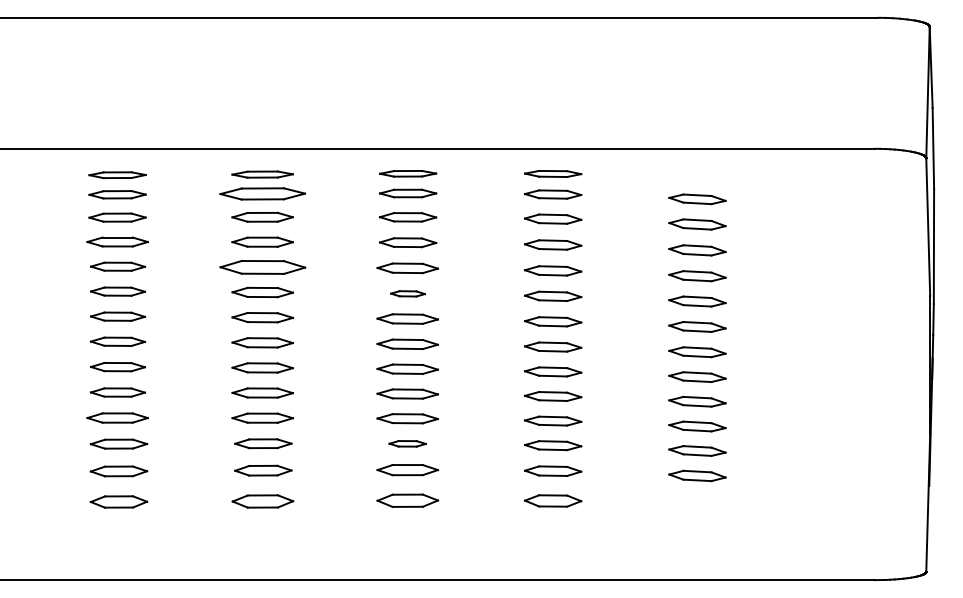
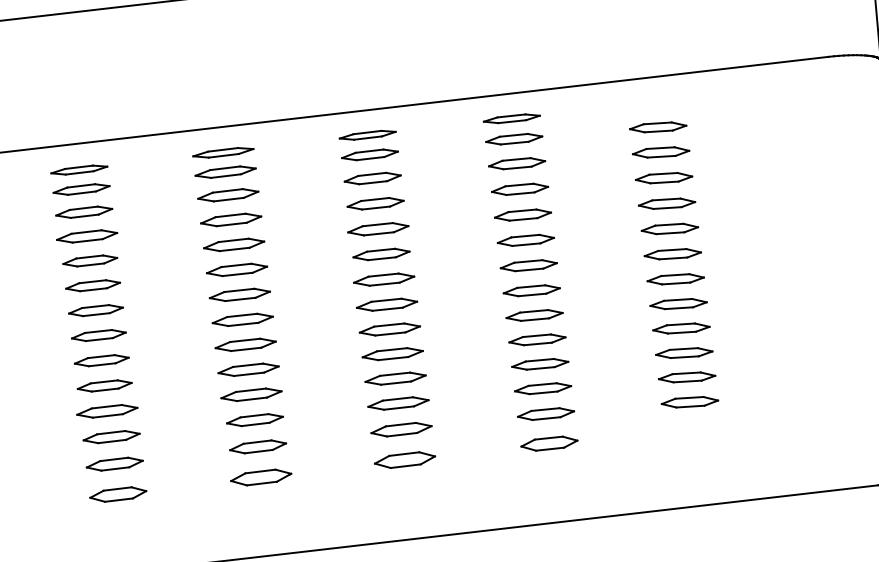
part: (262, 194) -> (225, 172), size x0.71
part: (262, 266) -> (233, 244), size x0.71
part: (407, 293) -> (380, 254), size x1.67
part: (407, 443) -> (398, 403), size x1.67

